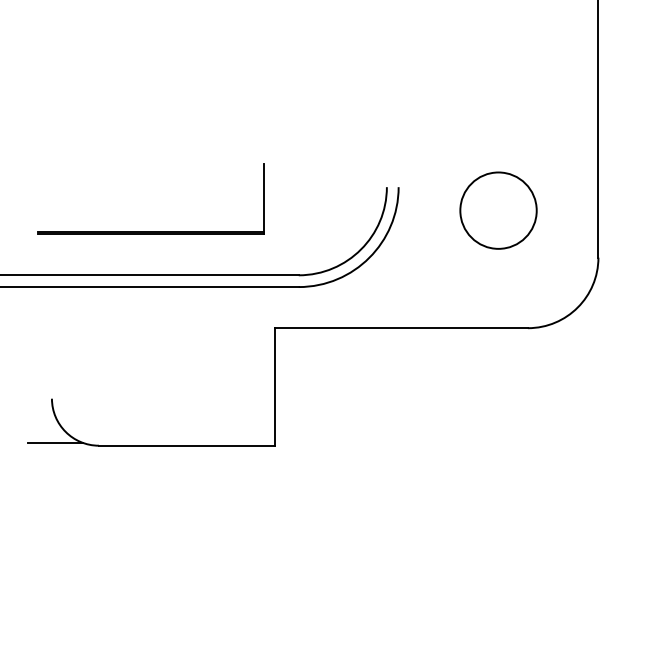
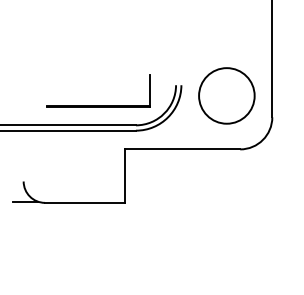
circle: (497, 209) -> (226, 95), size x1.6
part: (150, 231) -> (98, 105), moved

